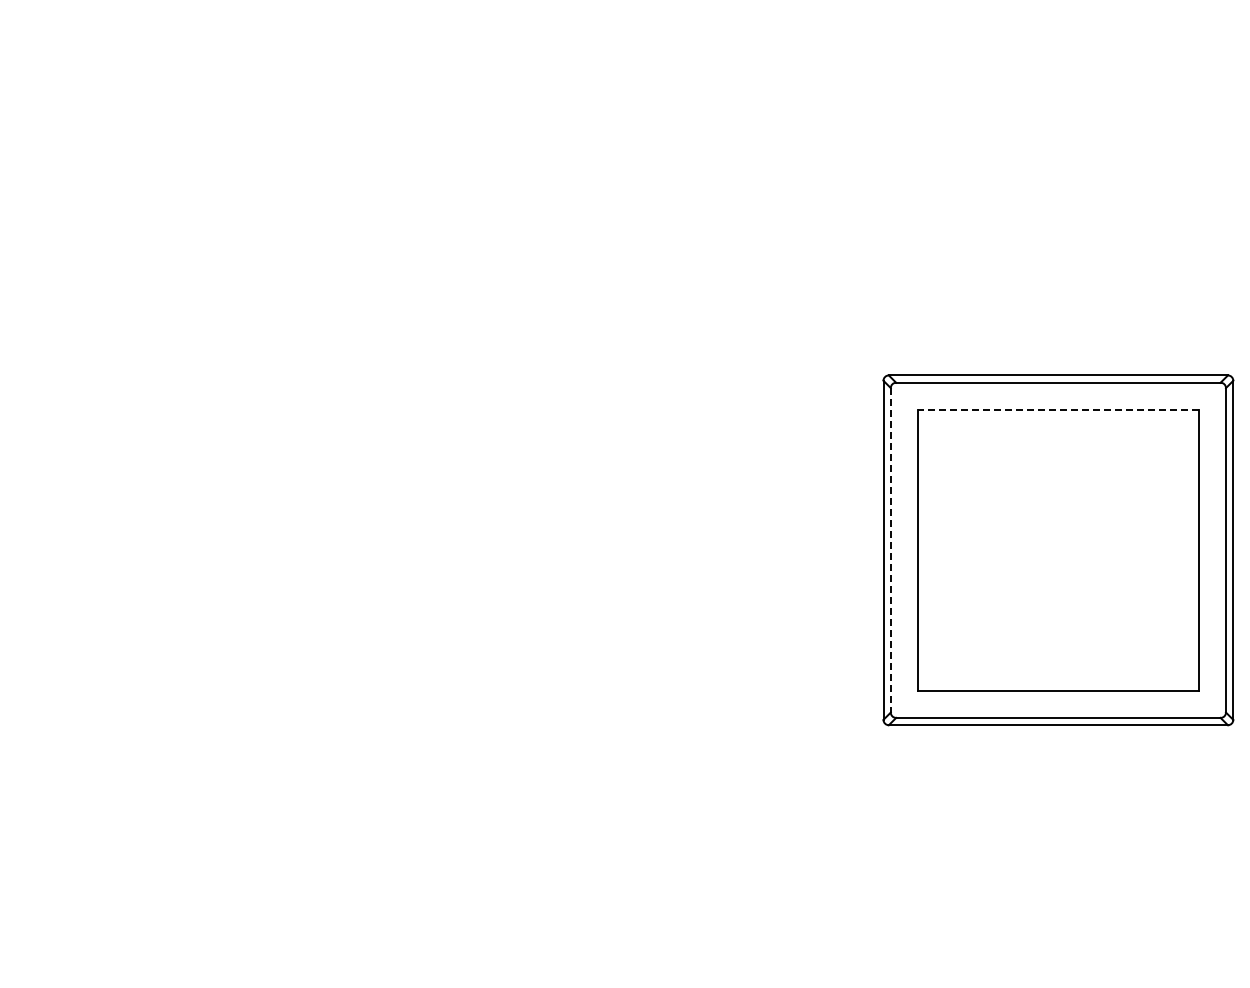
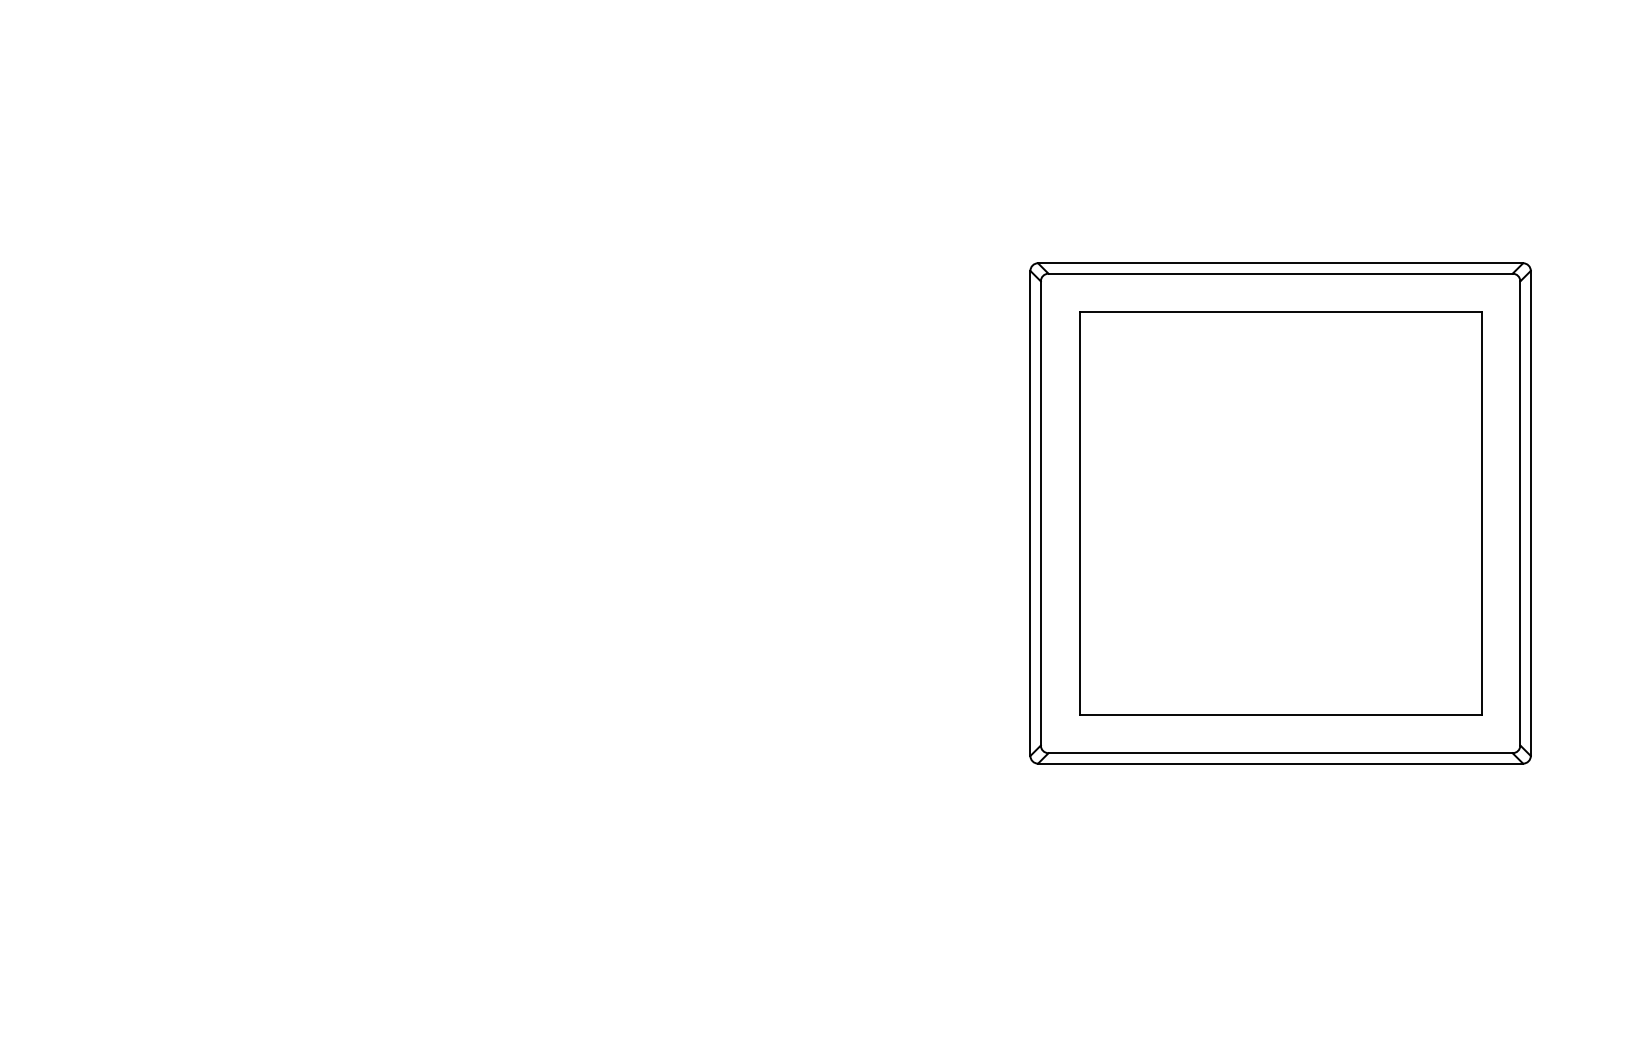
line: (1058, 409) -> (1280, 312), dashed -> solid
line: (890, 550) -> (1040, 513), dashed -> solid

